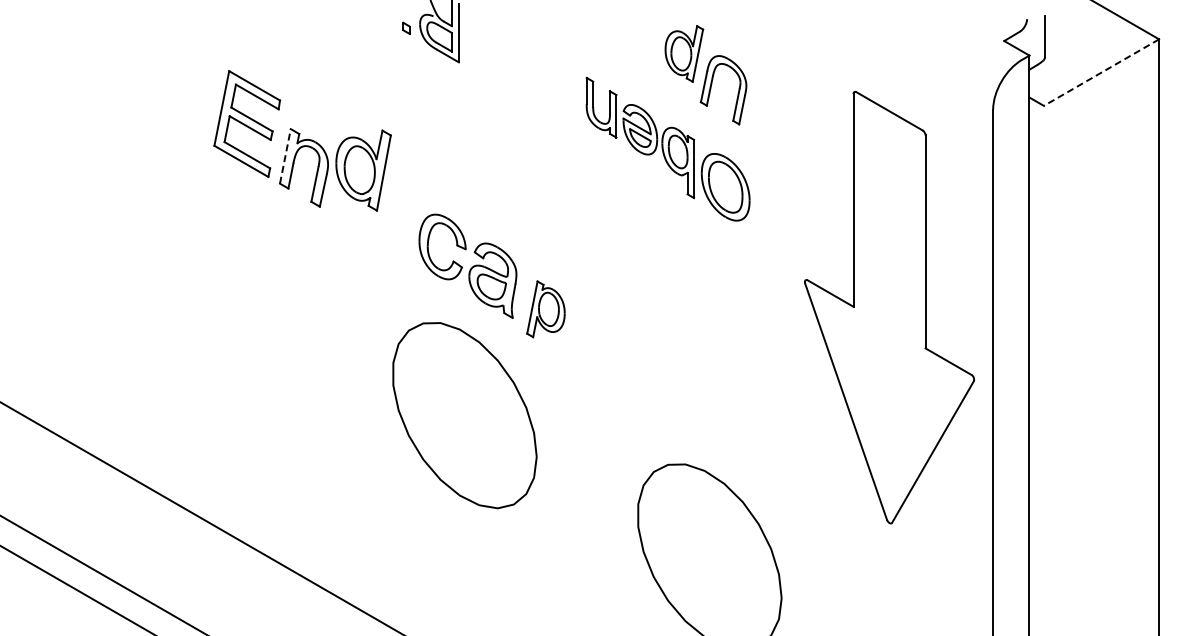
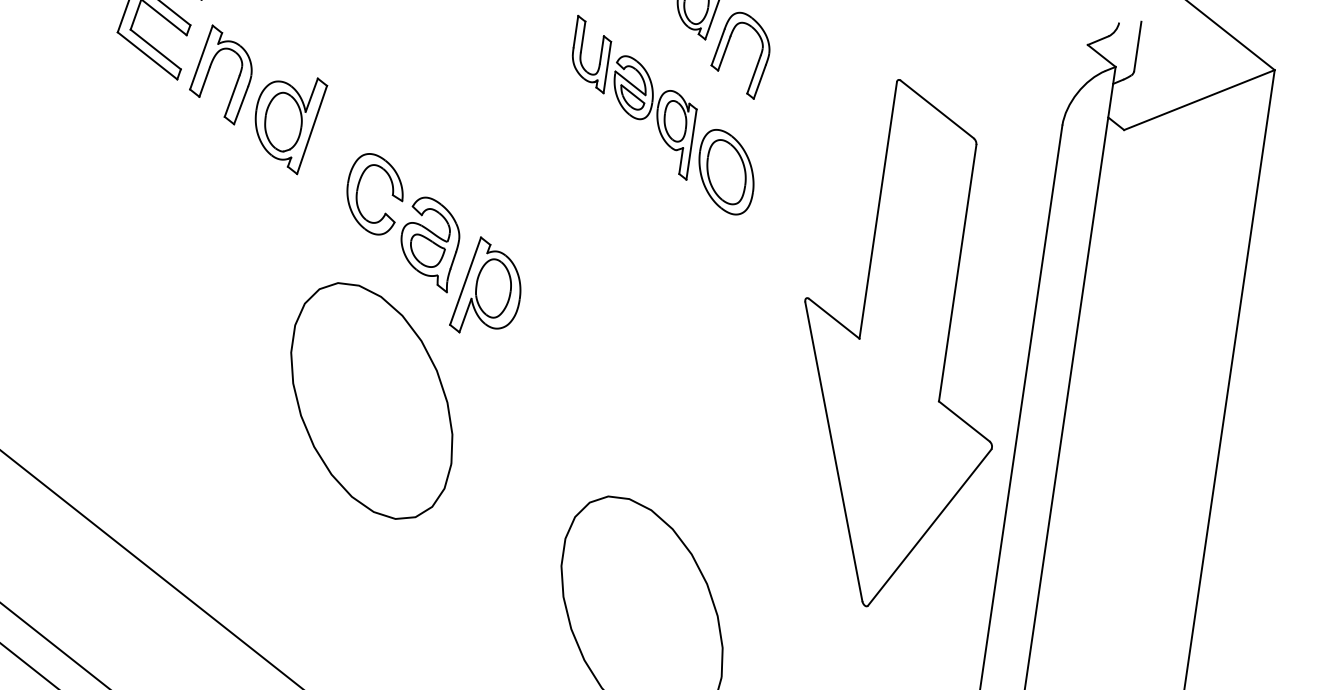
line: (1101, 72) -> (1199, 99), dashed -> solid
line: (285, 156) -> (201, 57), dashed -> solid
part: (363, 170) -> (287, 123), moved
part: (545, 309) -> (487, 287), size x1.43

